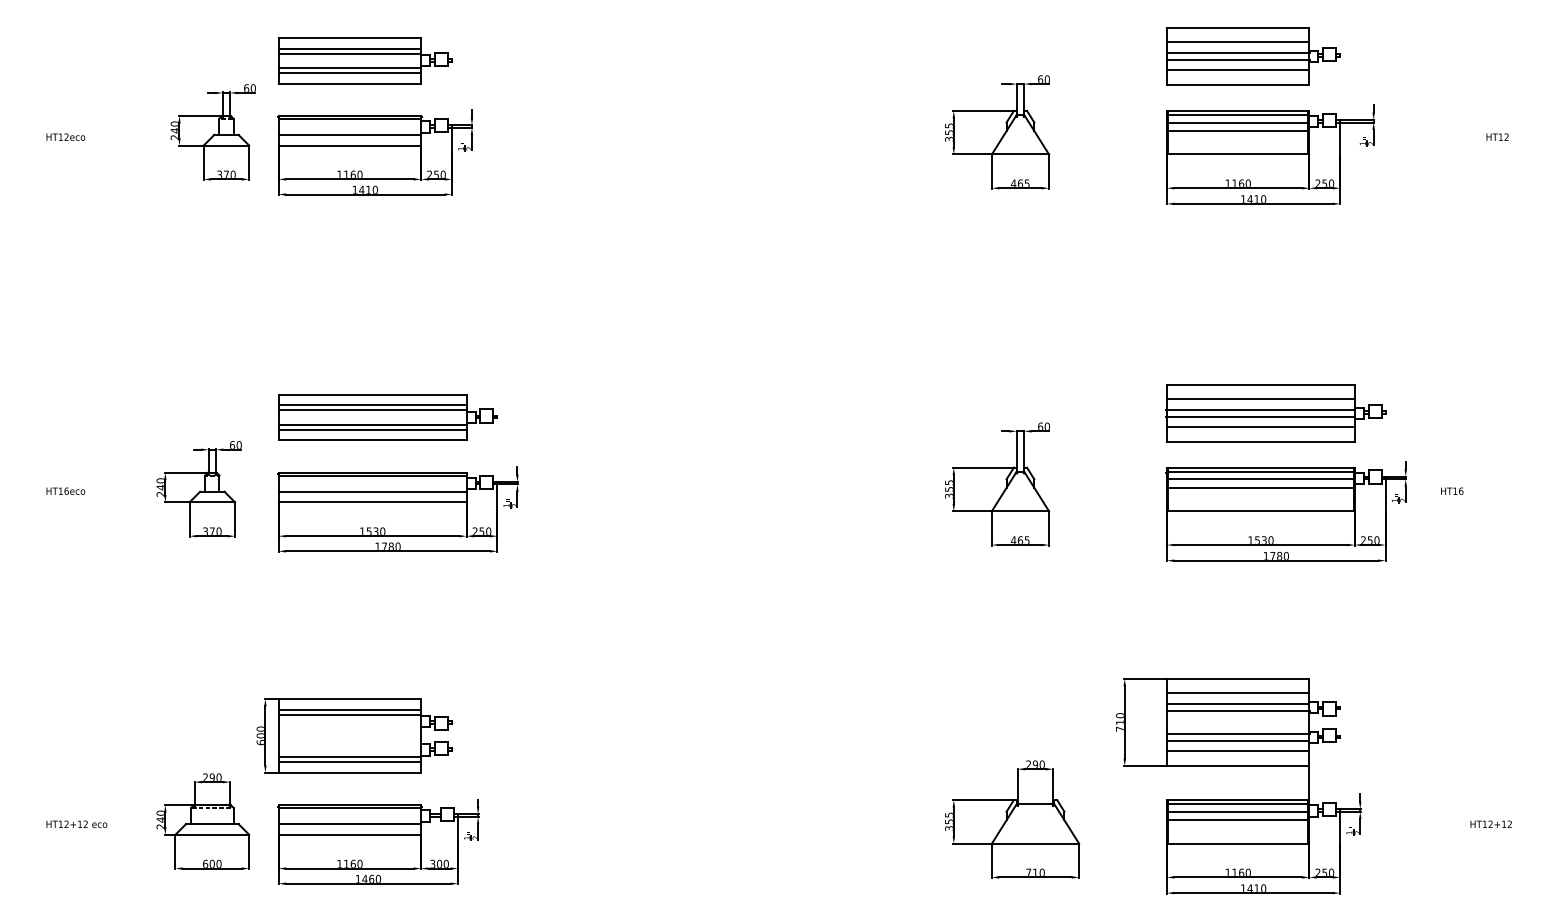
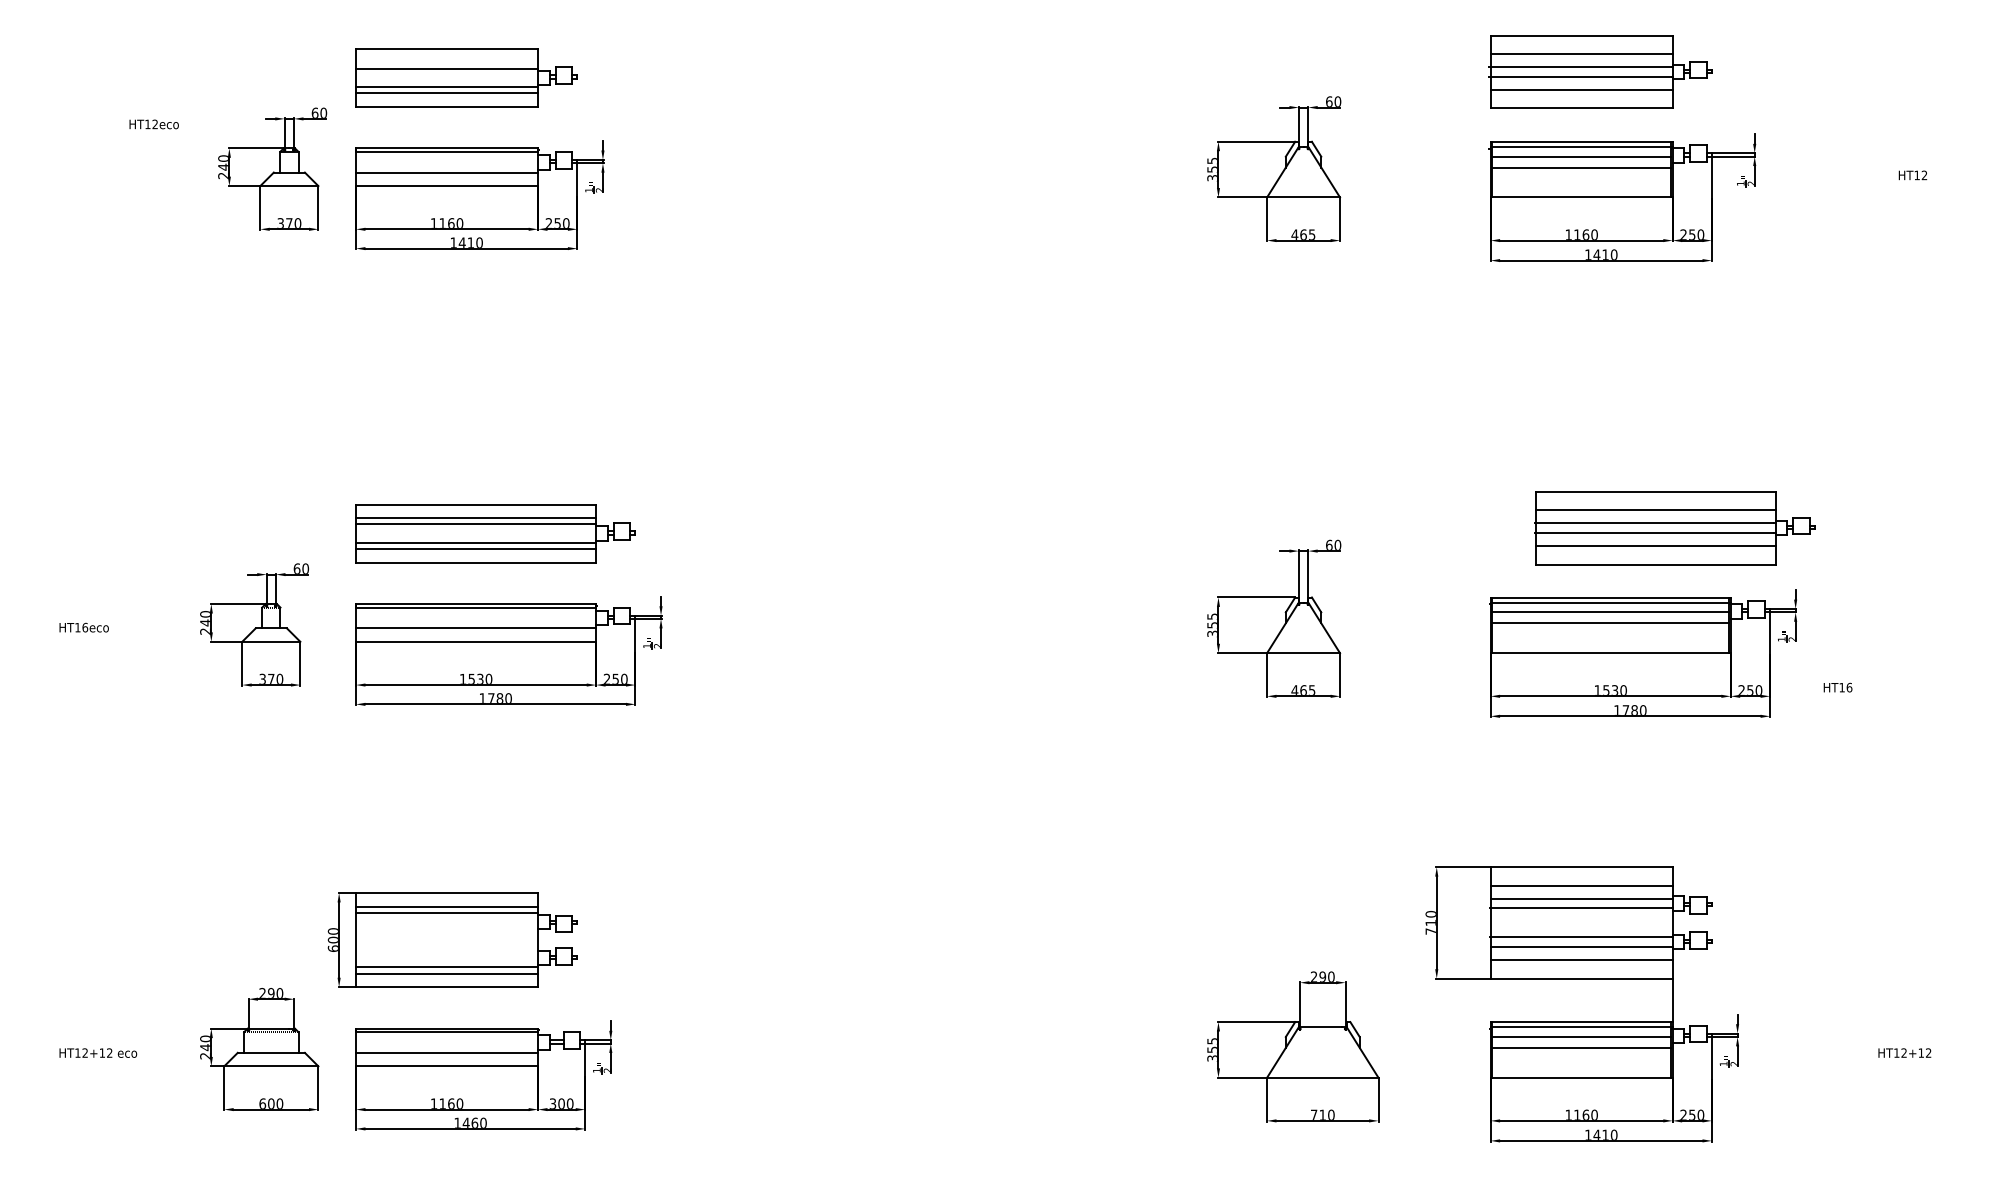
line: (350, 48) -> (447, 62), removed
text: (65, 137) -> (153, 124), moved
part: (1275, 413) -> (1674, 528), moved
text: (1451, 491) -> (1837, 687), moved

